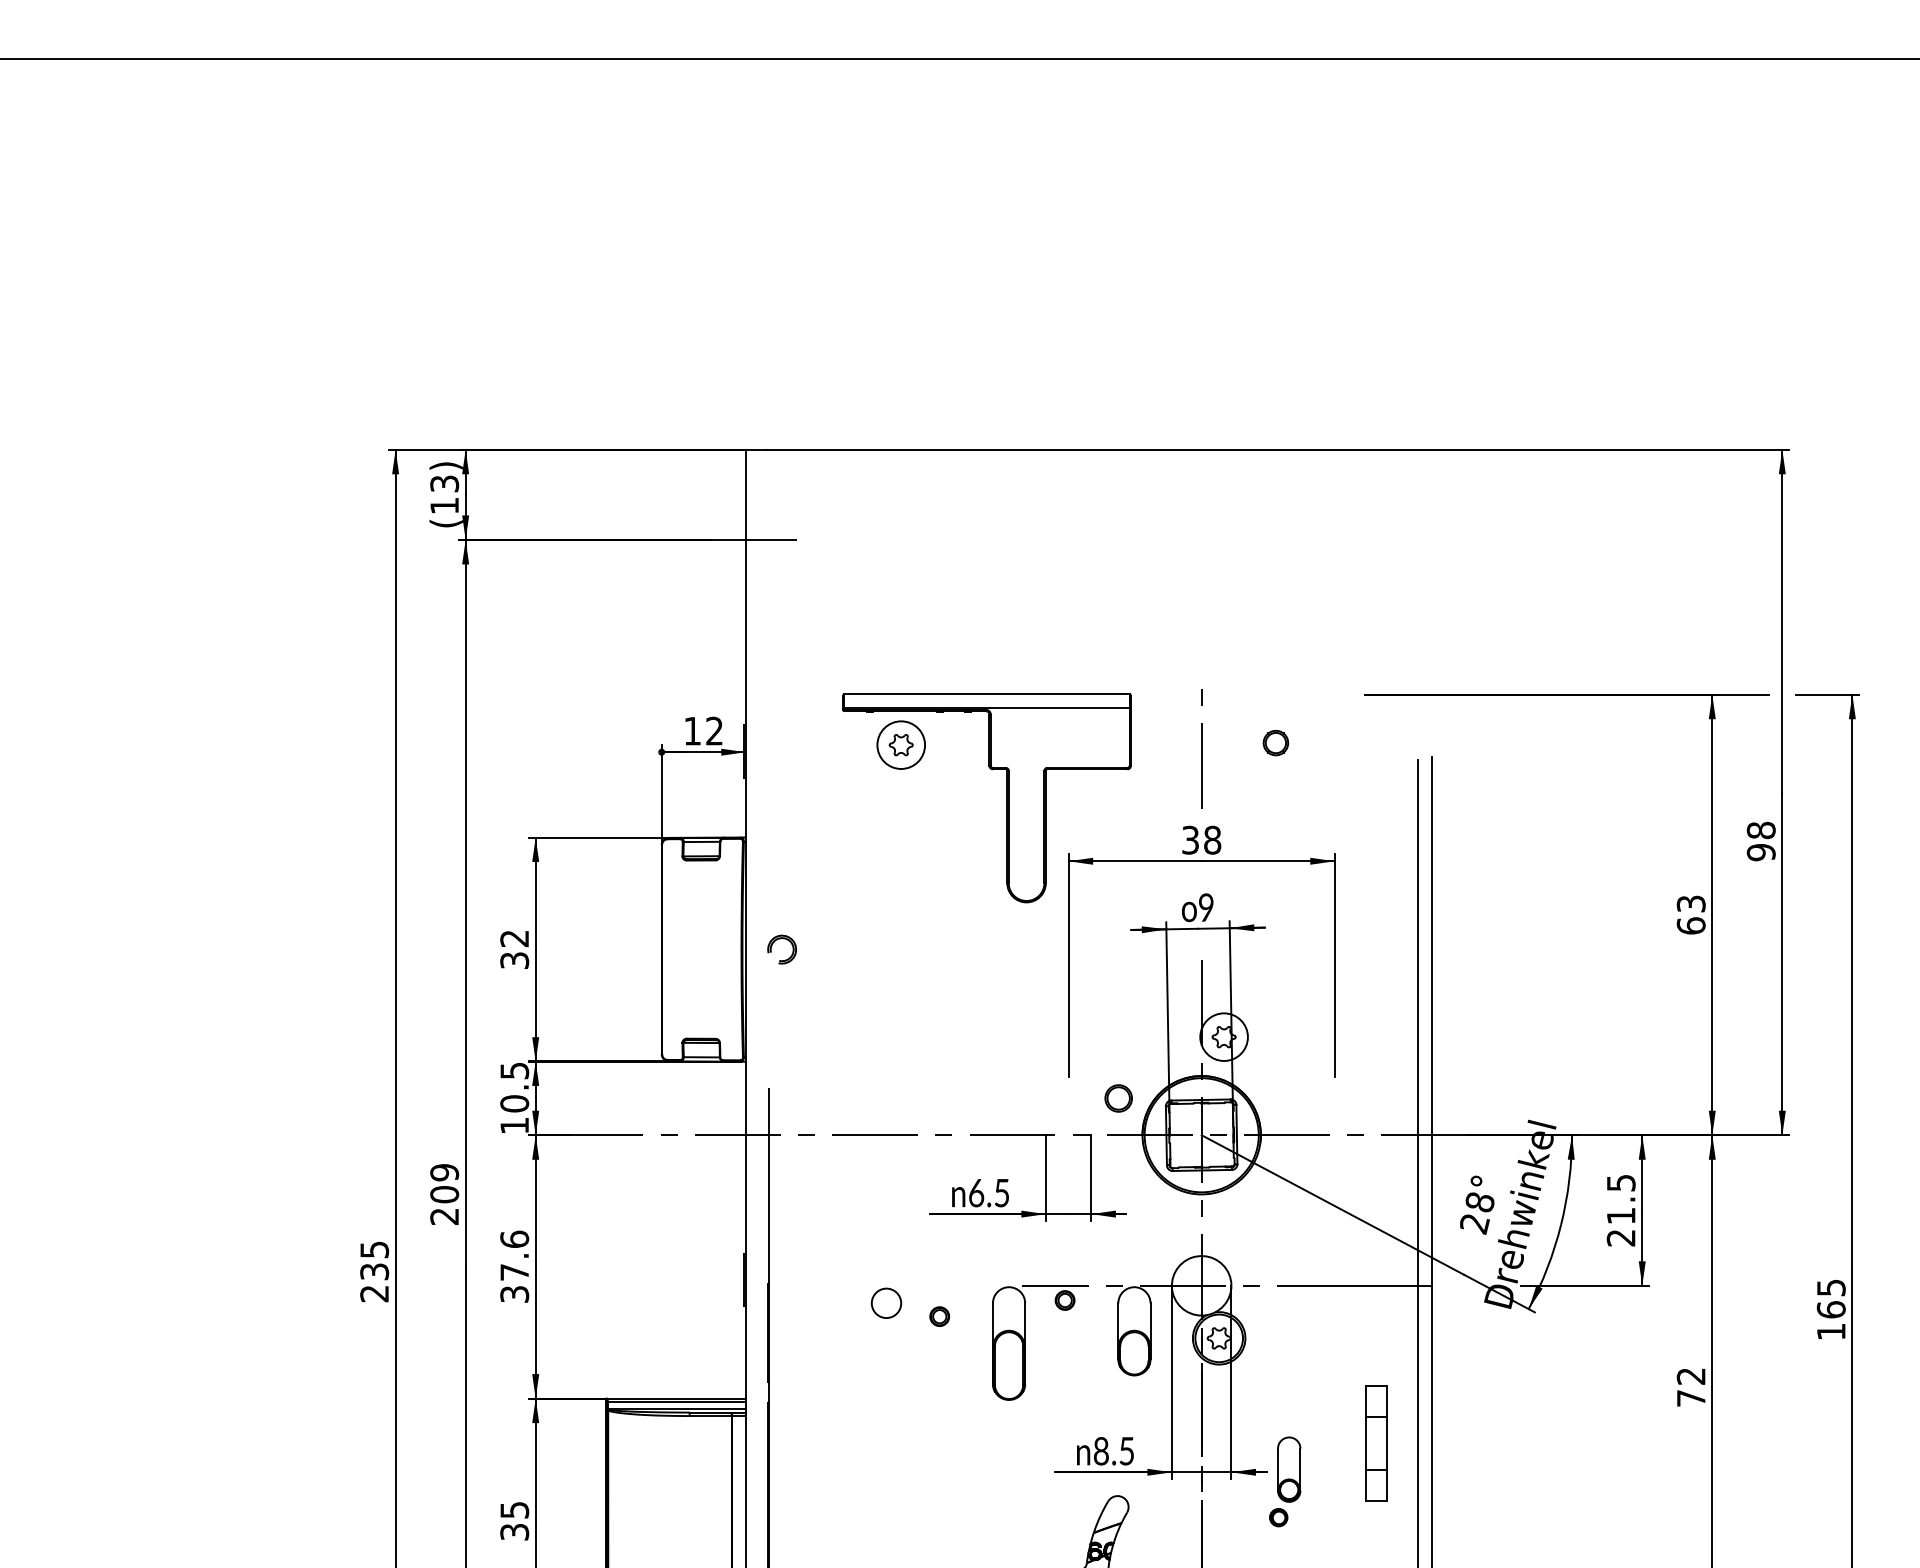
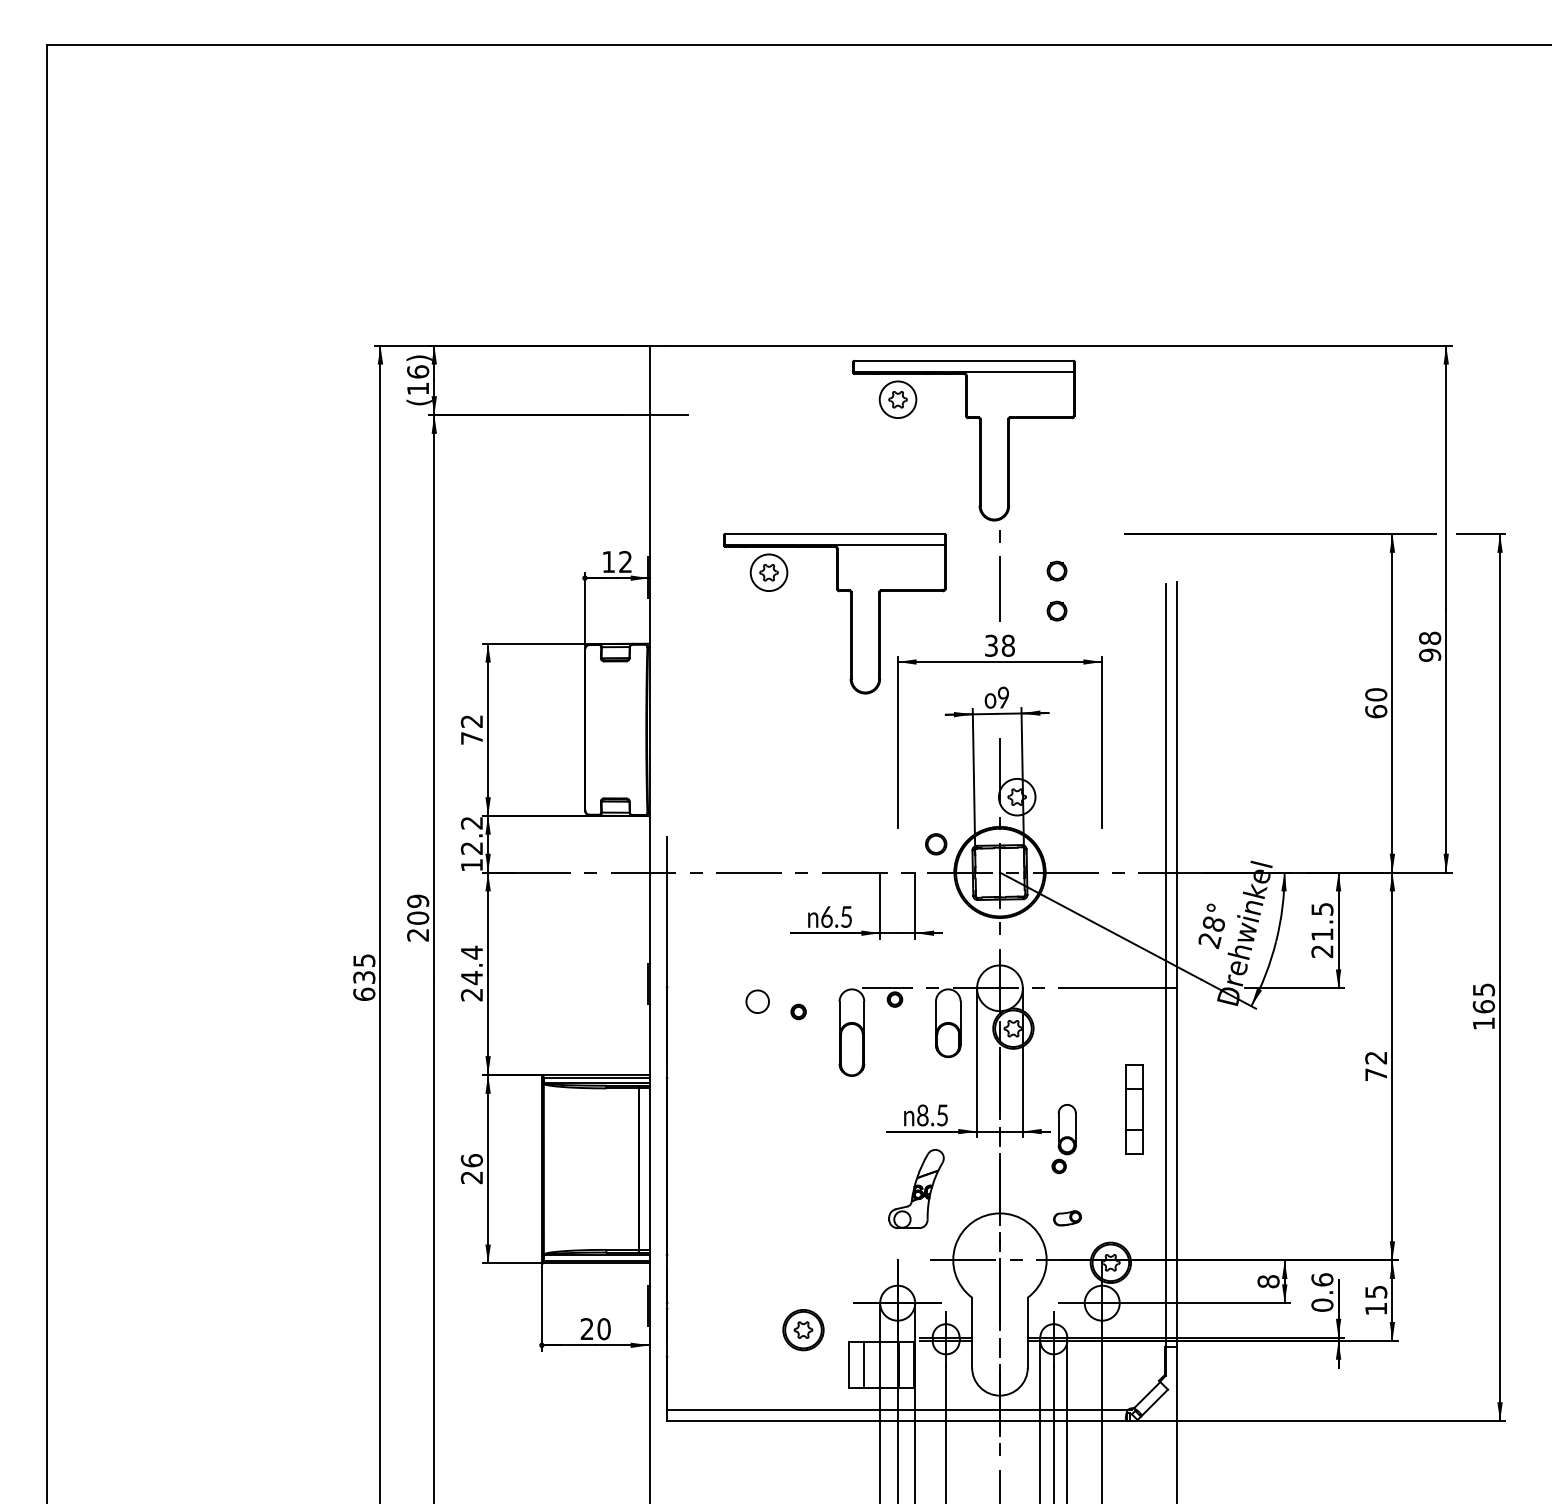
text: (445, 483) -> (418, 371), (13) -> (16)
part: (1175, 573) -> (979, 440), added
part: (1275, 794) -> (1056, 610), added
text: (1691, 903) -> (1376, 694), 63 -> 60
part: (780, 939) -> (676, 722), removed
text: (514, 960) -> (471, 738), 32 -> 72
text: (514, 1088) -> (471, 836), 10.5 -> 12.2
text: (514, 1266) -> (471, 973), 37.6 -> 24.4
text: (374, 1292) -> (364, 993), 235 -> 635
text: (514, 1521) -> (471, 1169), 35 -> 26

